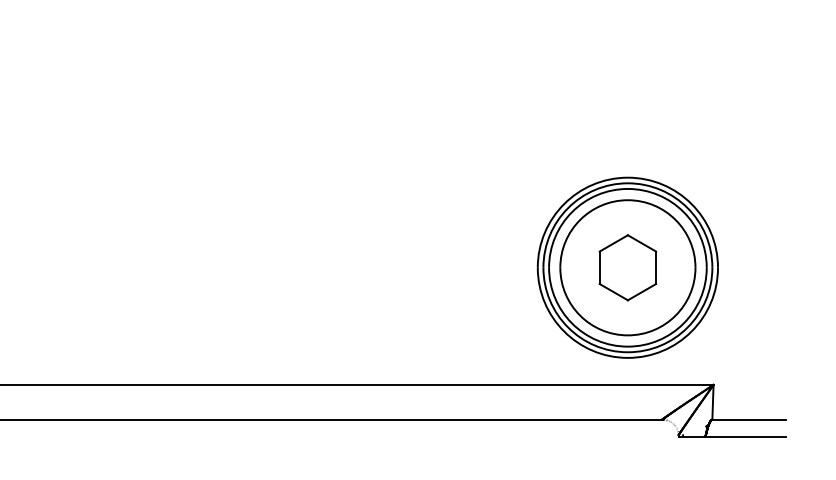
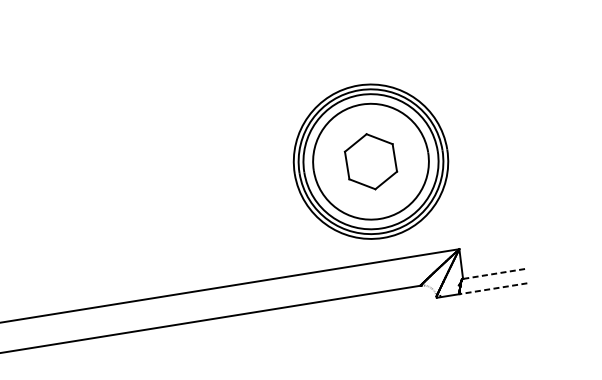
line: (748, 419) -> (493, 273), solid -> dashed
line: (745, 436) -> (493, 288), solid -> dashed

